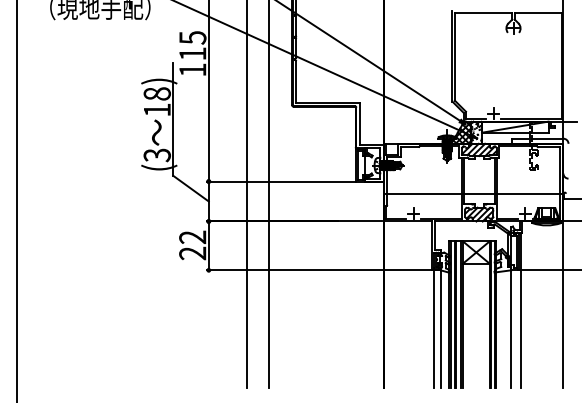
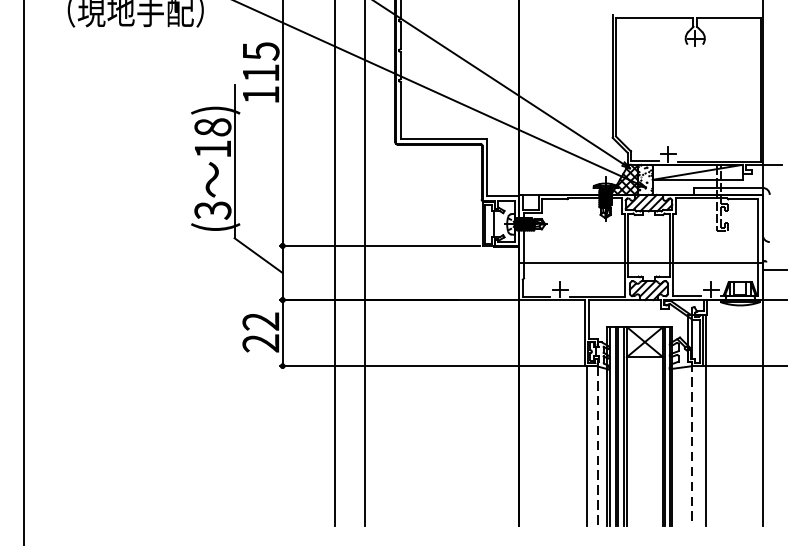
line: (511, 328) -> (692, 444), solid -> dashed
line: (441, 329) -> (597, 446), solid -> dashed

